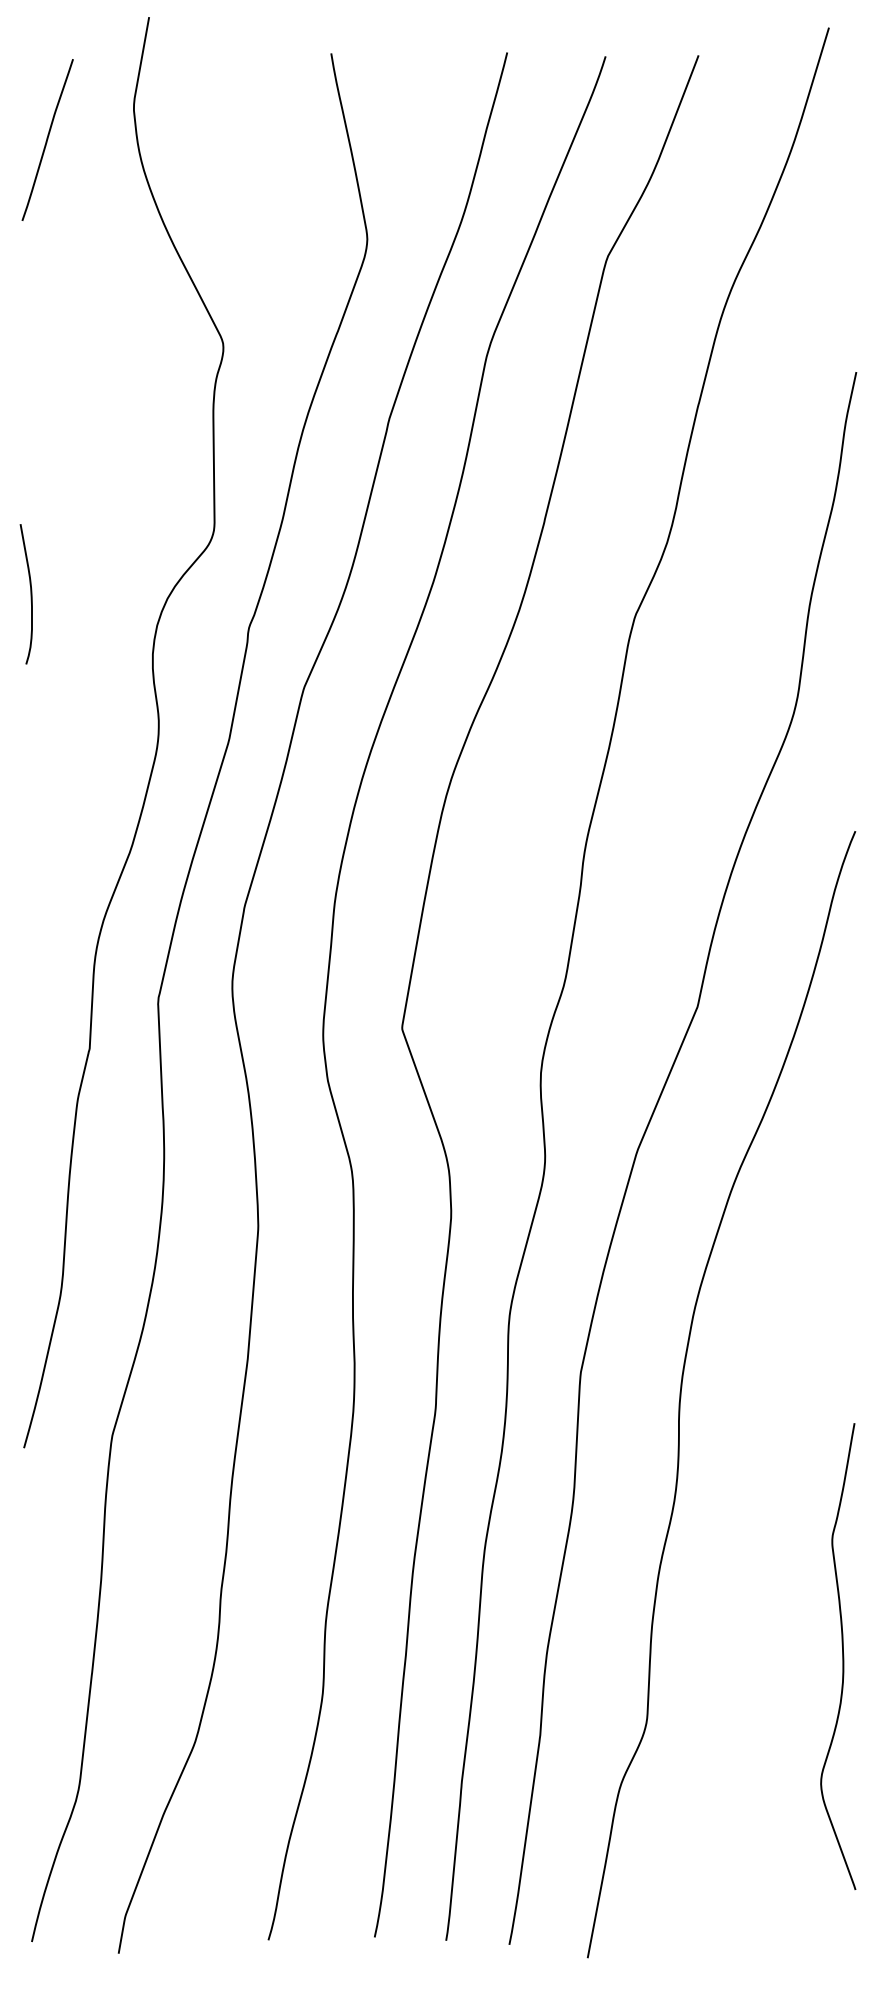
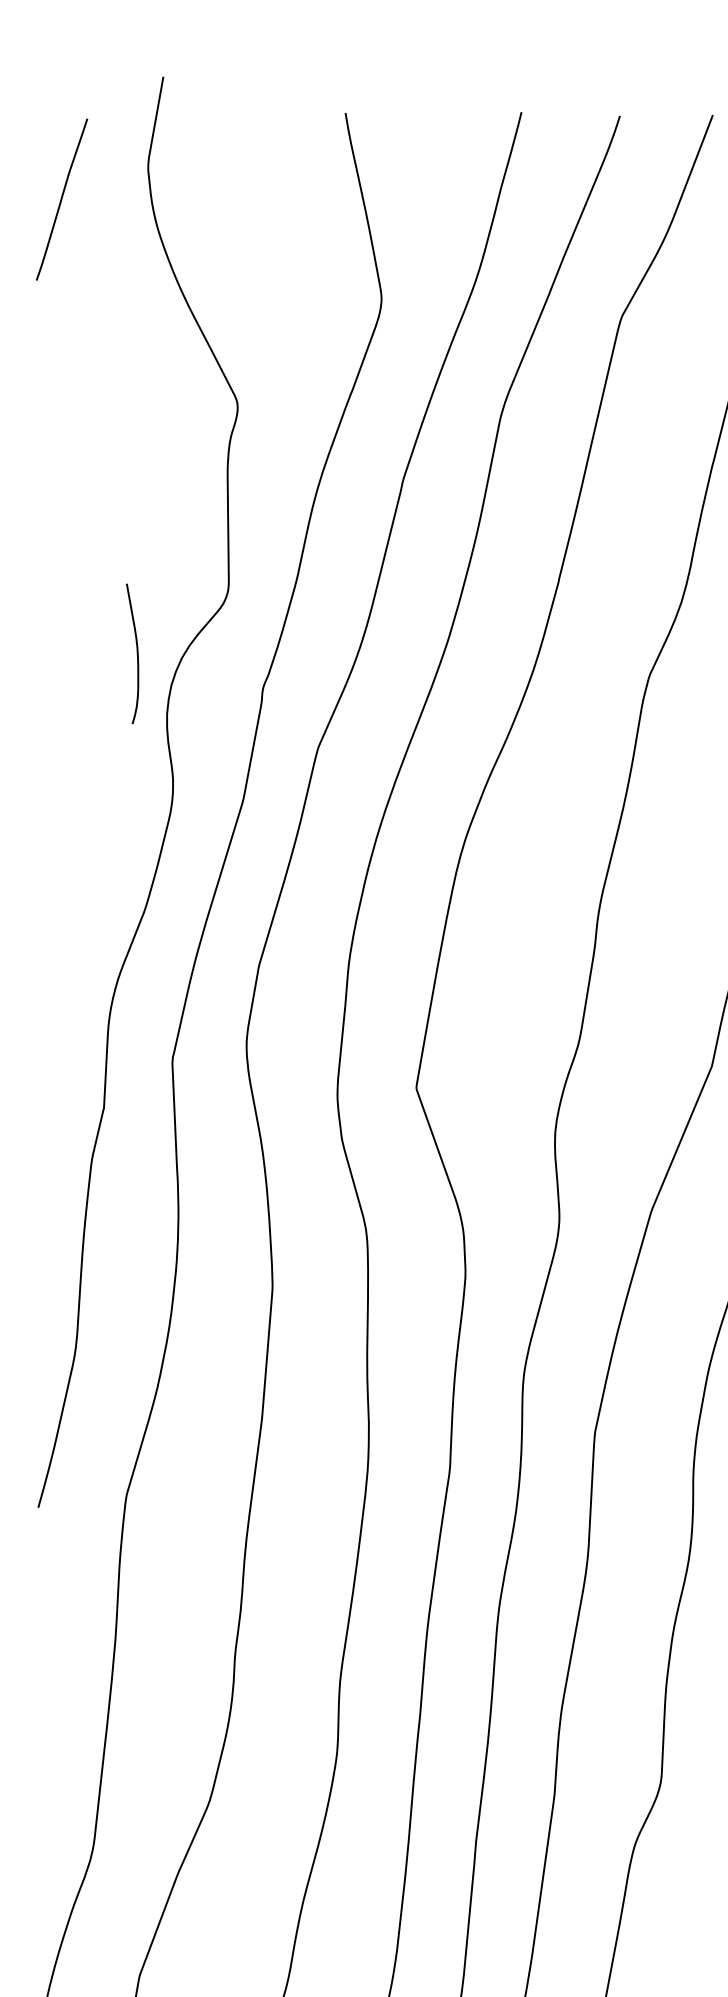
curve: (30, 594) -> (136, 654), moved

